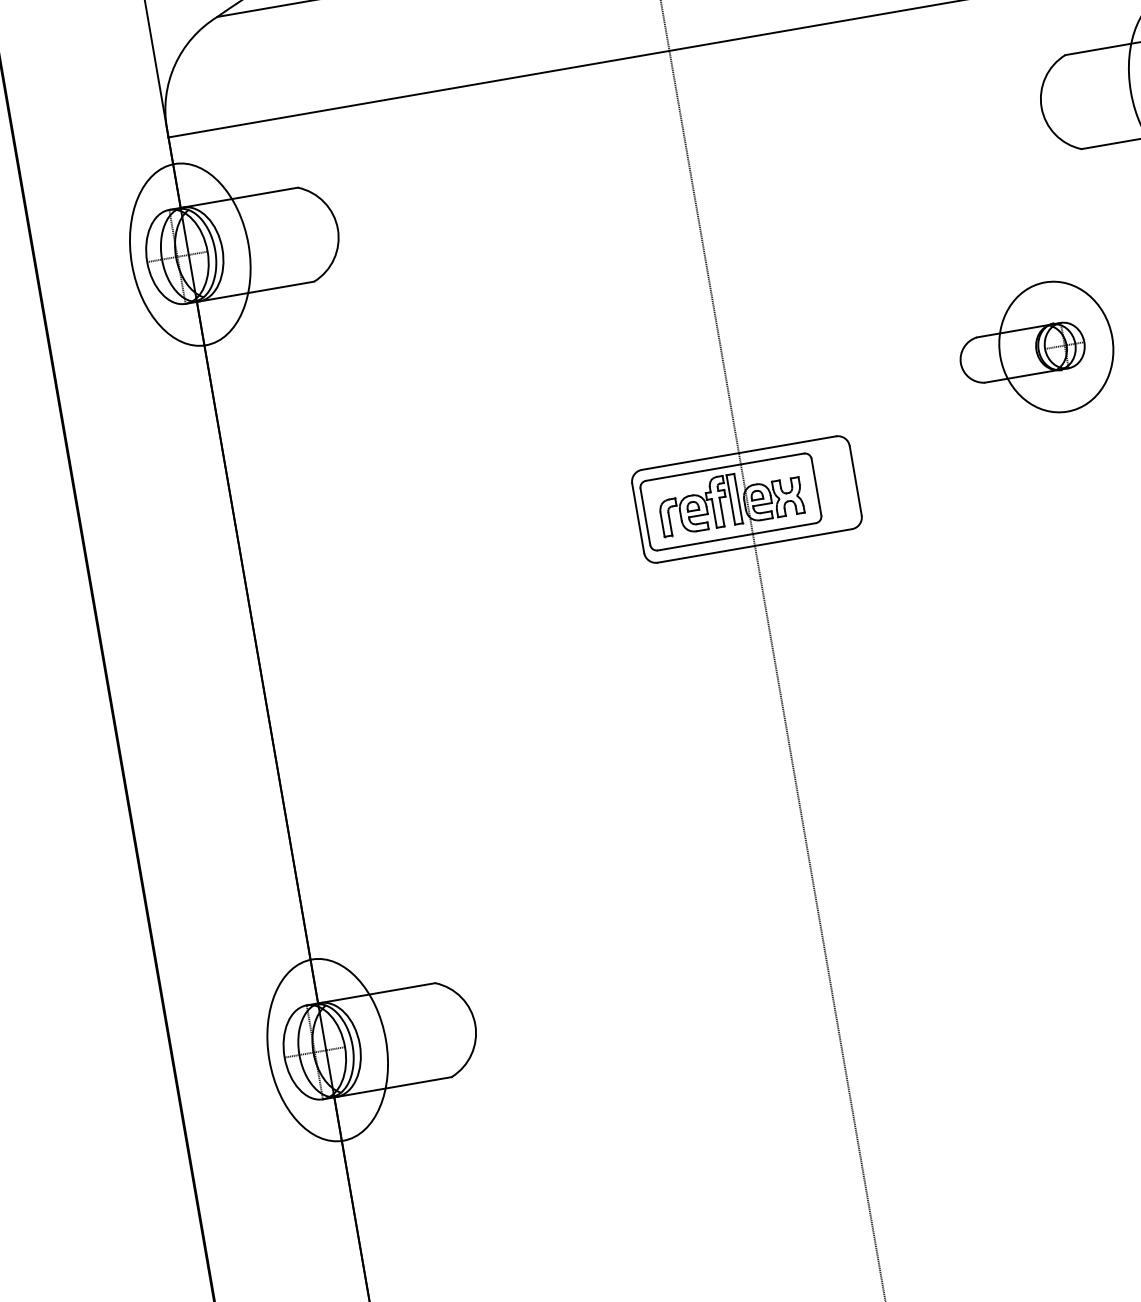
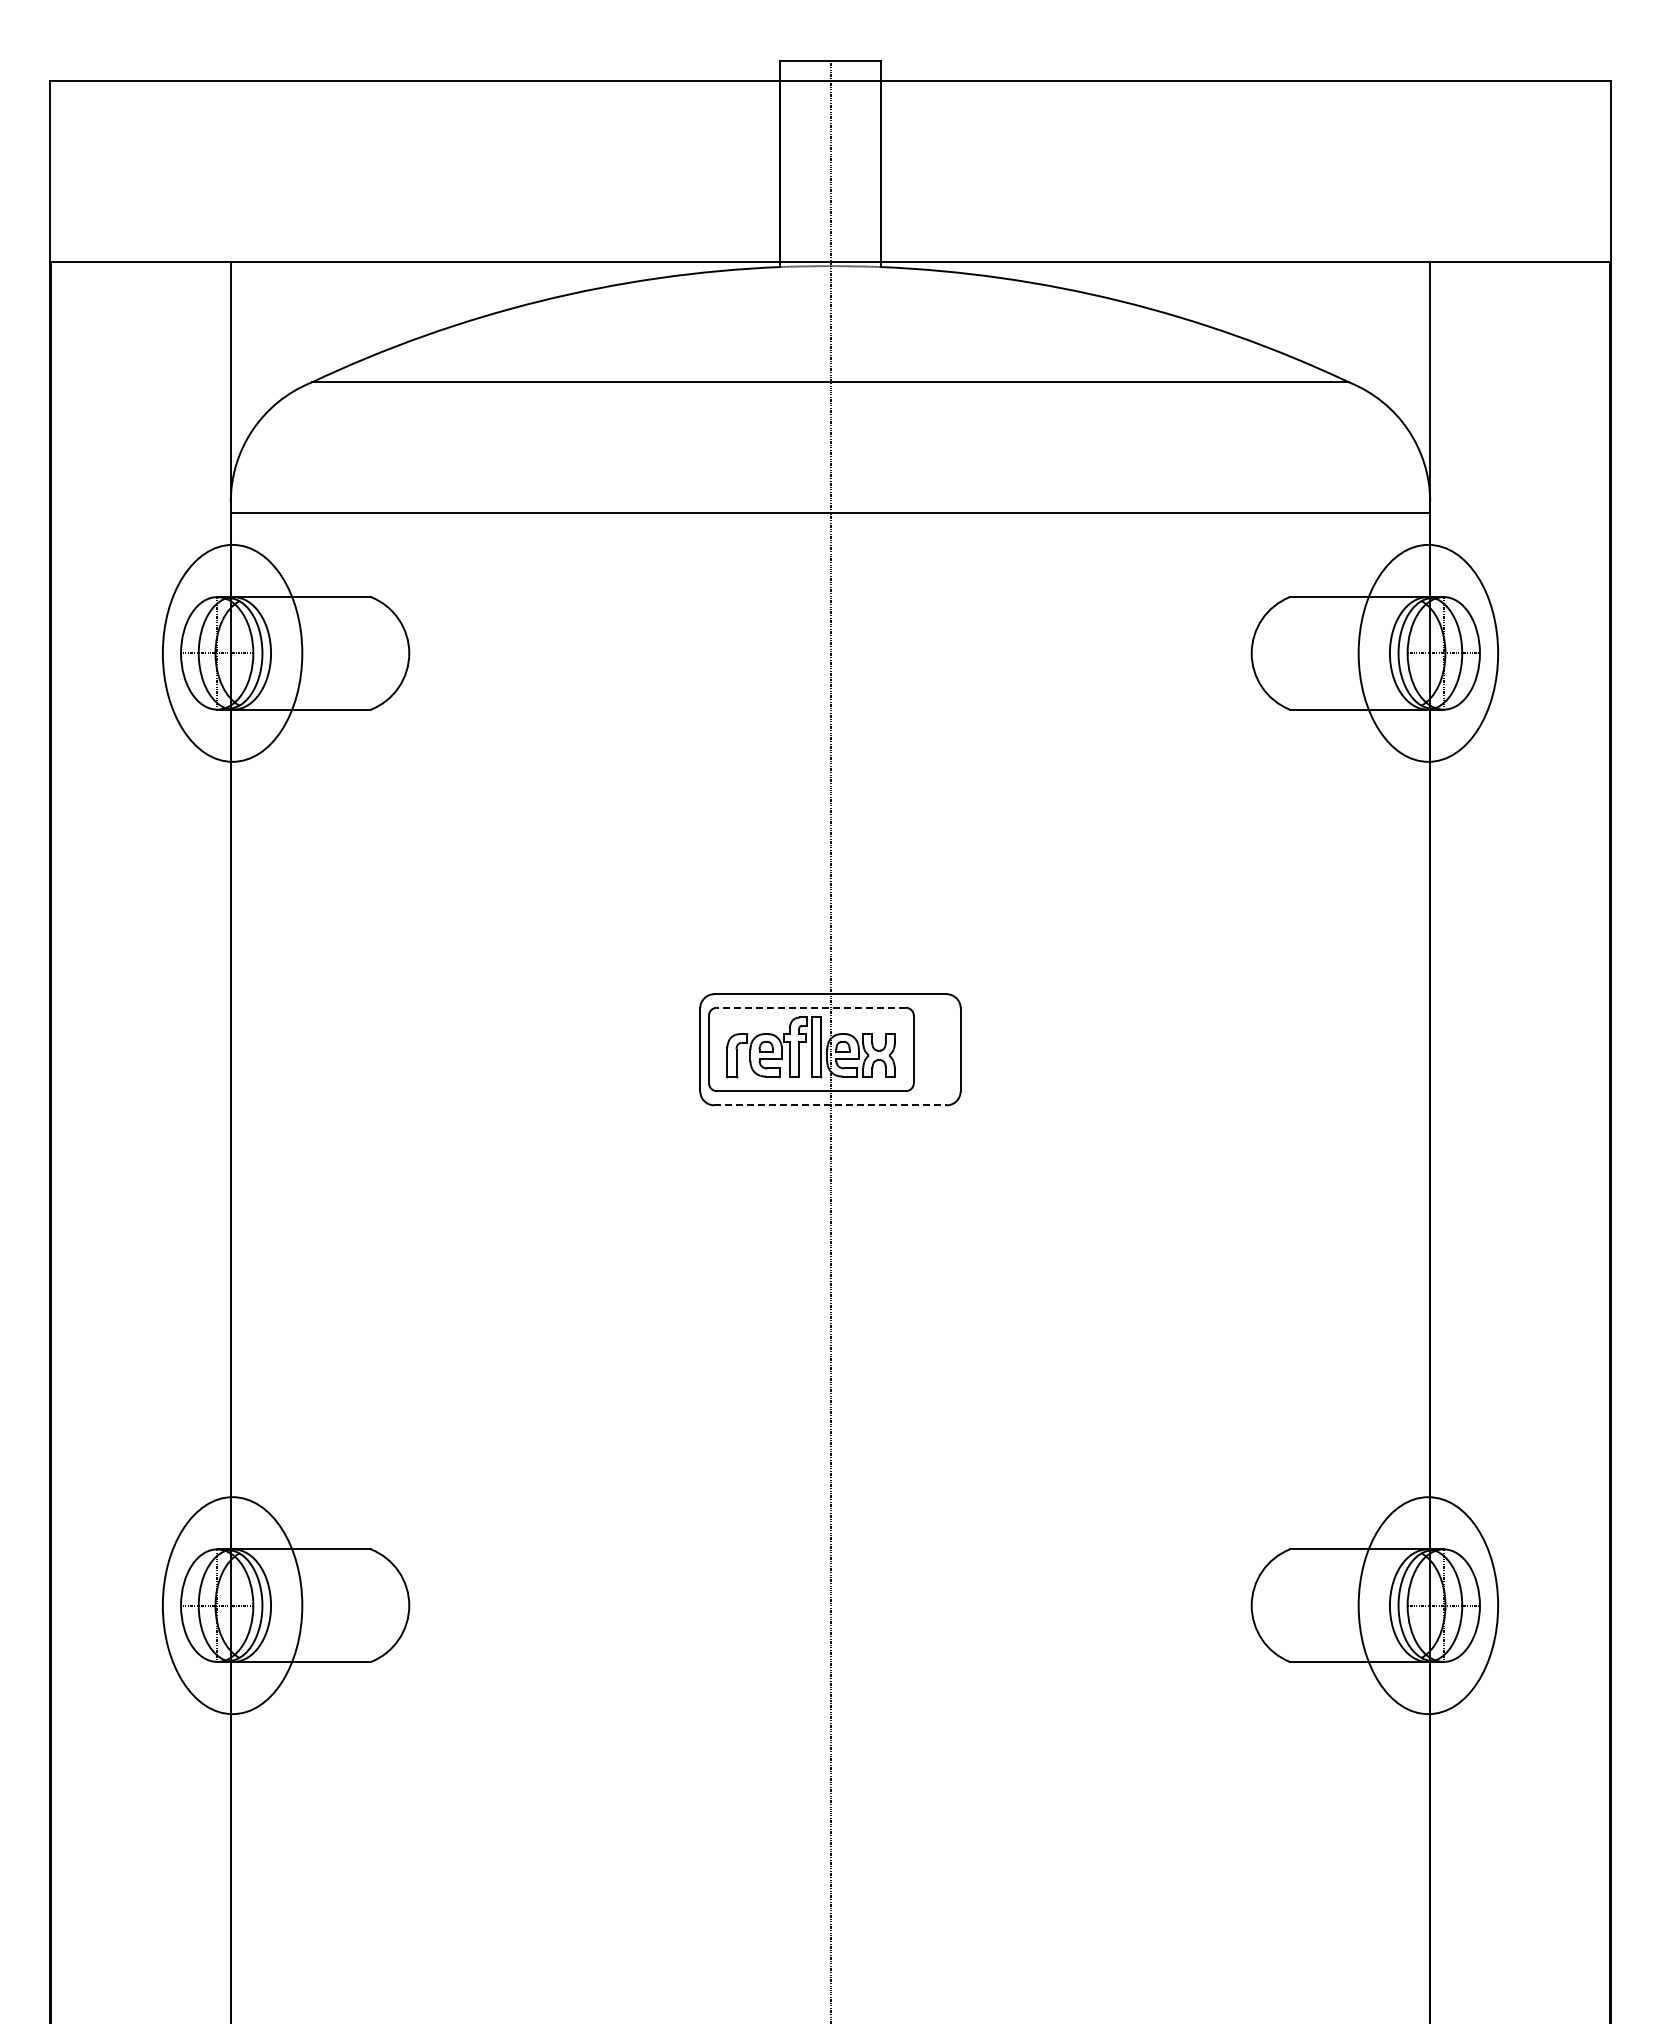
part: (1036, 350) -> (1196, 934), removed
line: (724, 466) -> (811, 1007), solid -> dashed
line: (754, 546) -> (830, 1105), solid -> dashed

